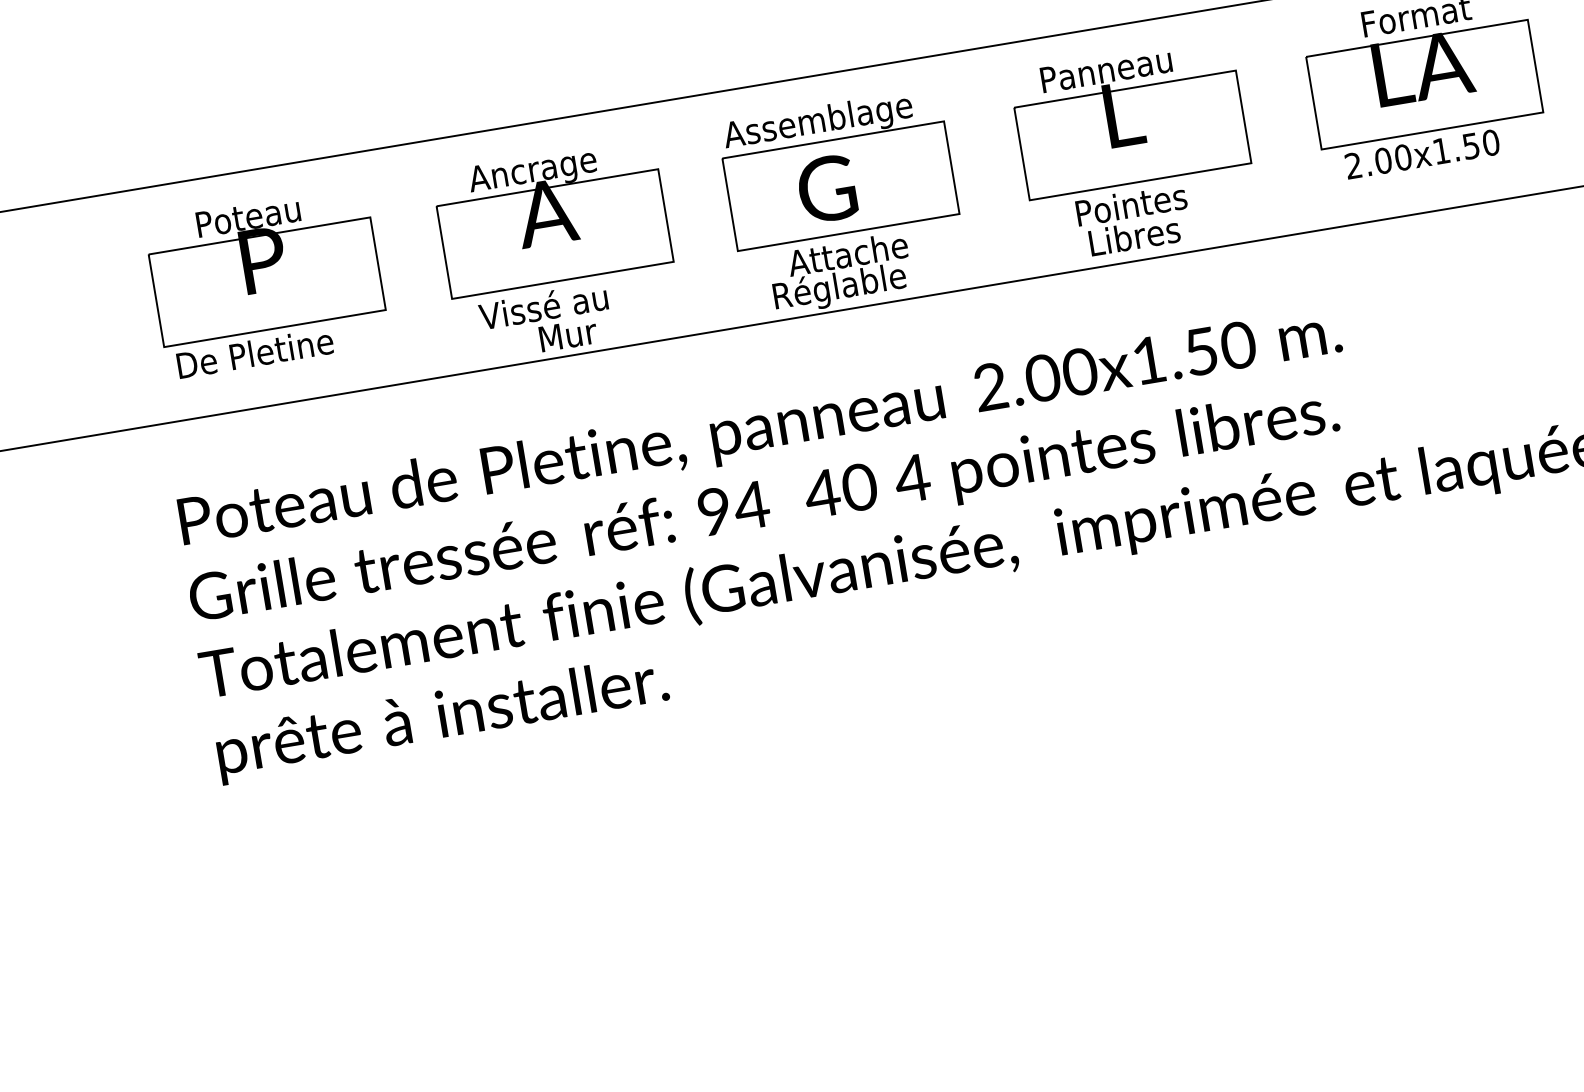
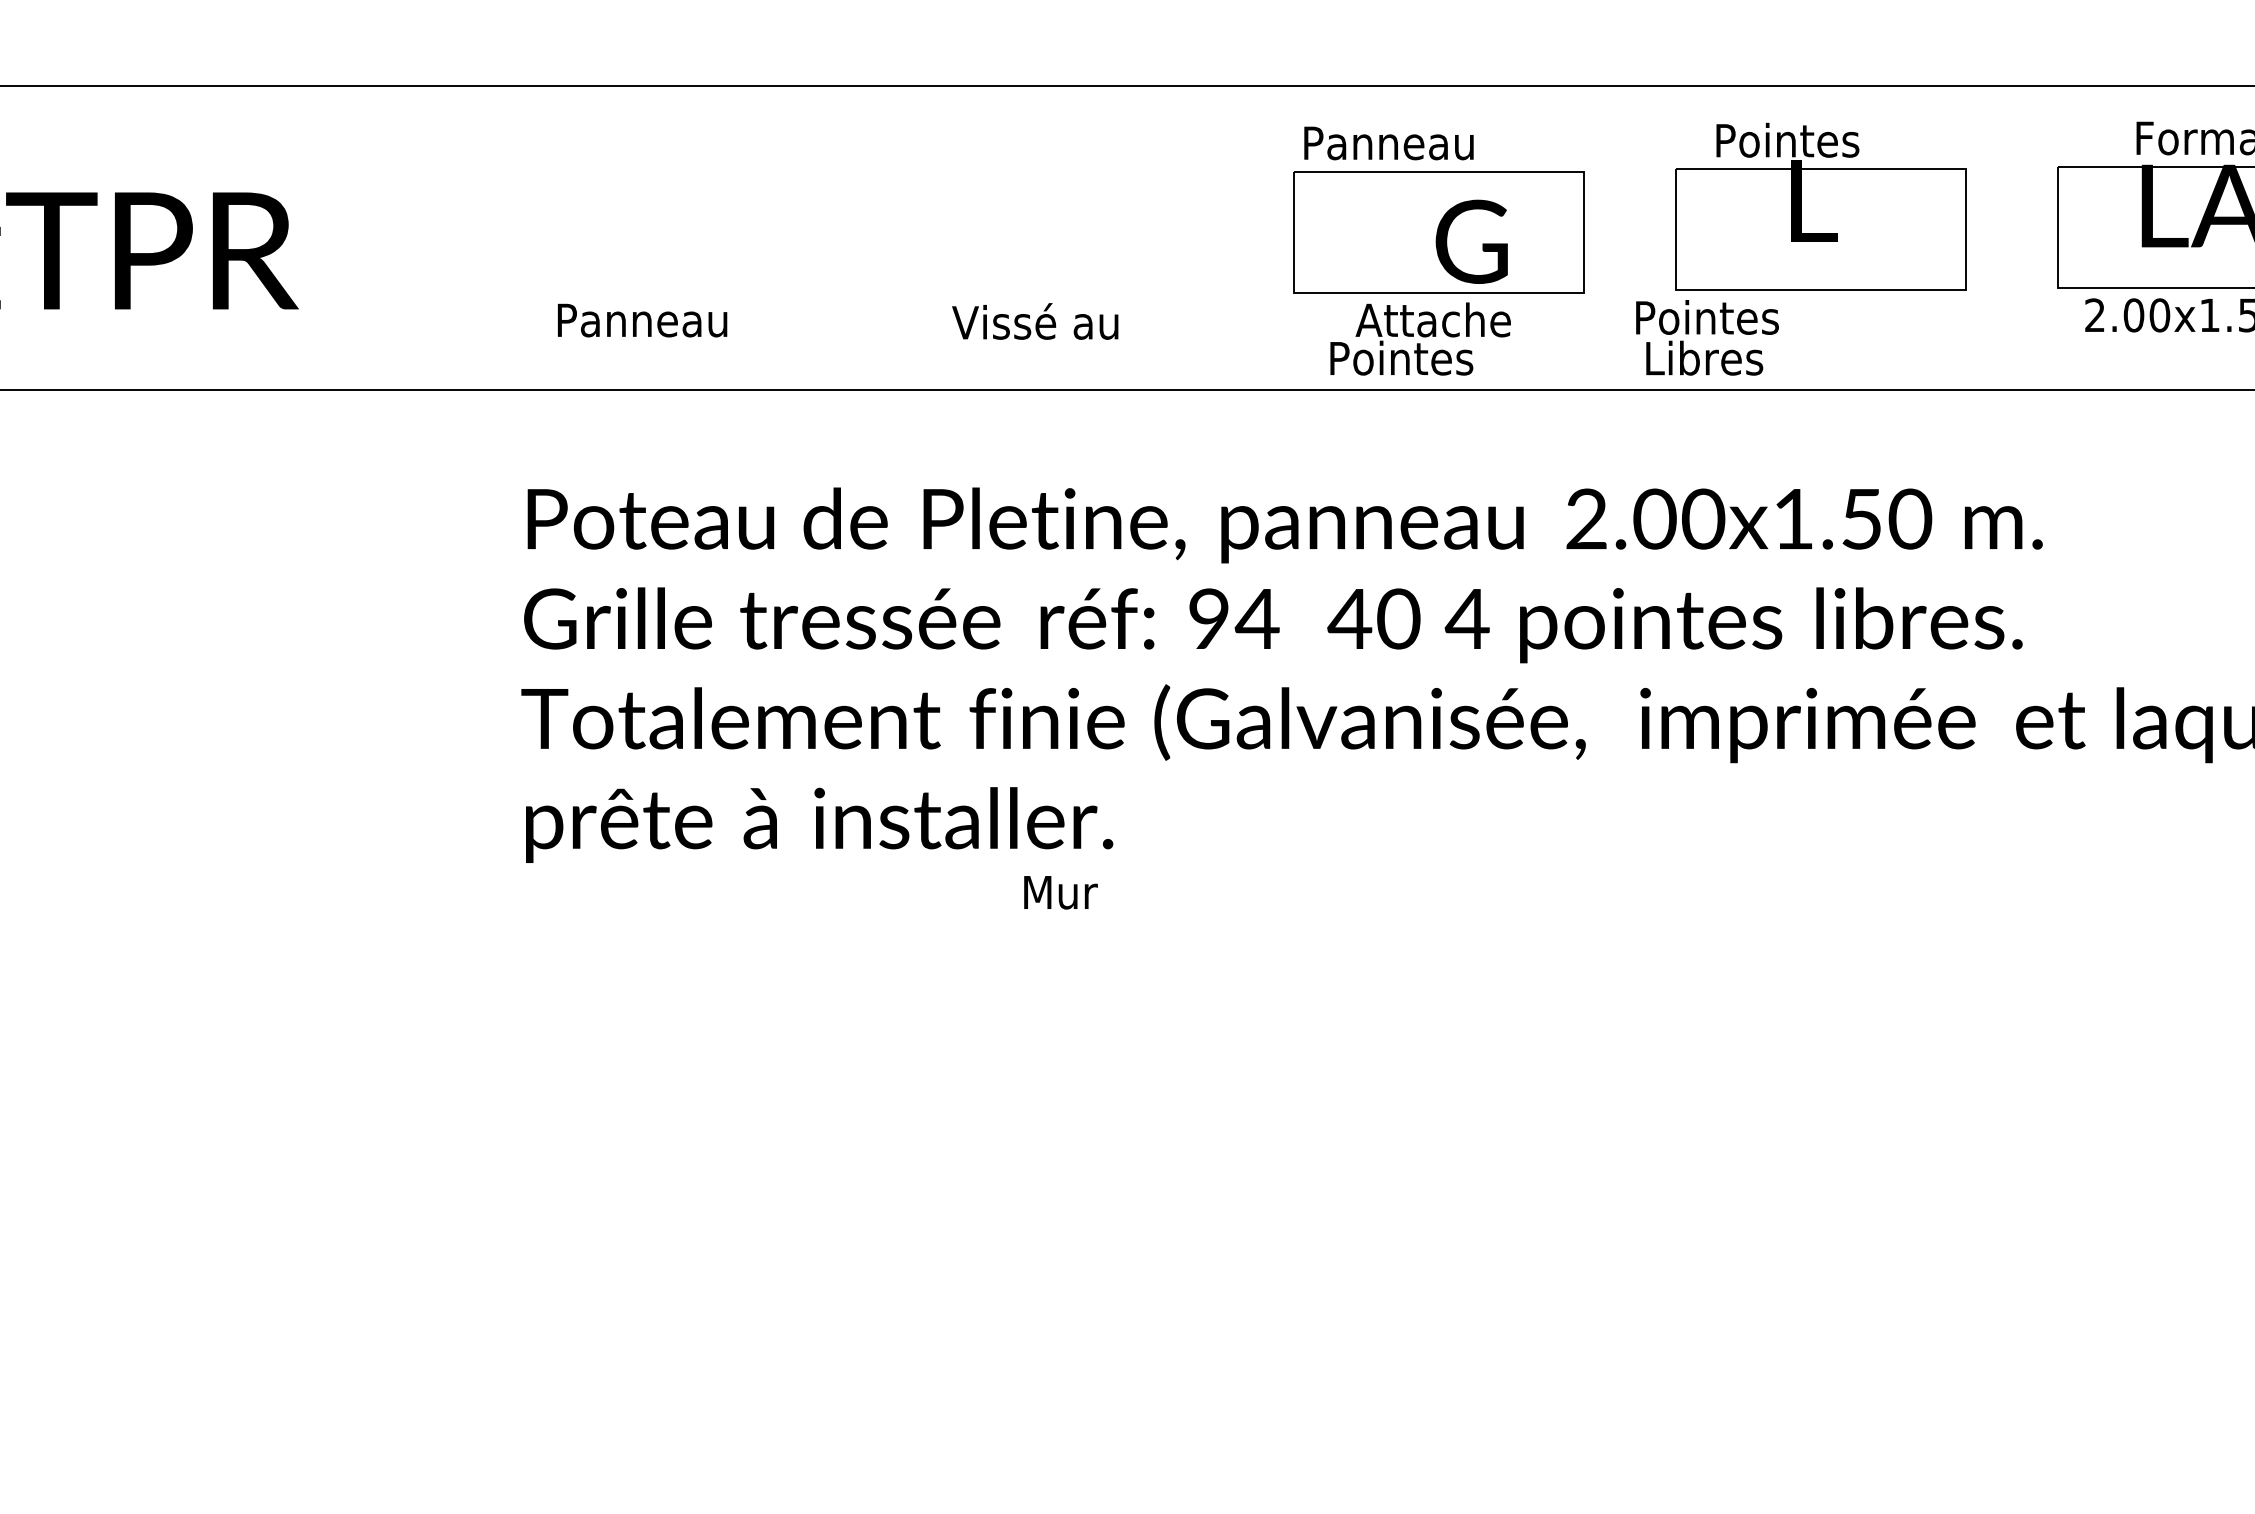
text: (1114, 67) -> (1812, 139), Panneau -> Pointes
text: (818, 123) -> (1423, 147), Assemblage -> Panneau
text: (826, 188) -> (1471, 241), moved
part: (552, 217) -> (1065, 210), removed
text: (1134, 219) -> (1707, 337), moved
part: (264, 265) -> (689, 210), removed
text: (841, 287) -> (1418, 361), Réglable -> Pointes
text: (568, 335) -> (1060, 892), moved
text: (257, 352) -> (661, 319), De Pletine -> Panneau

